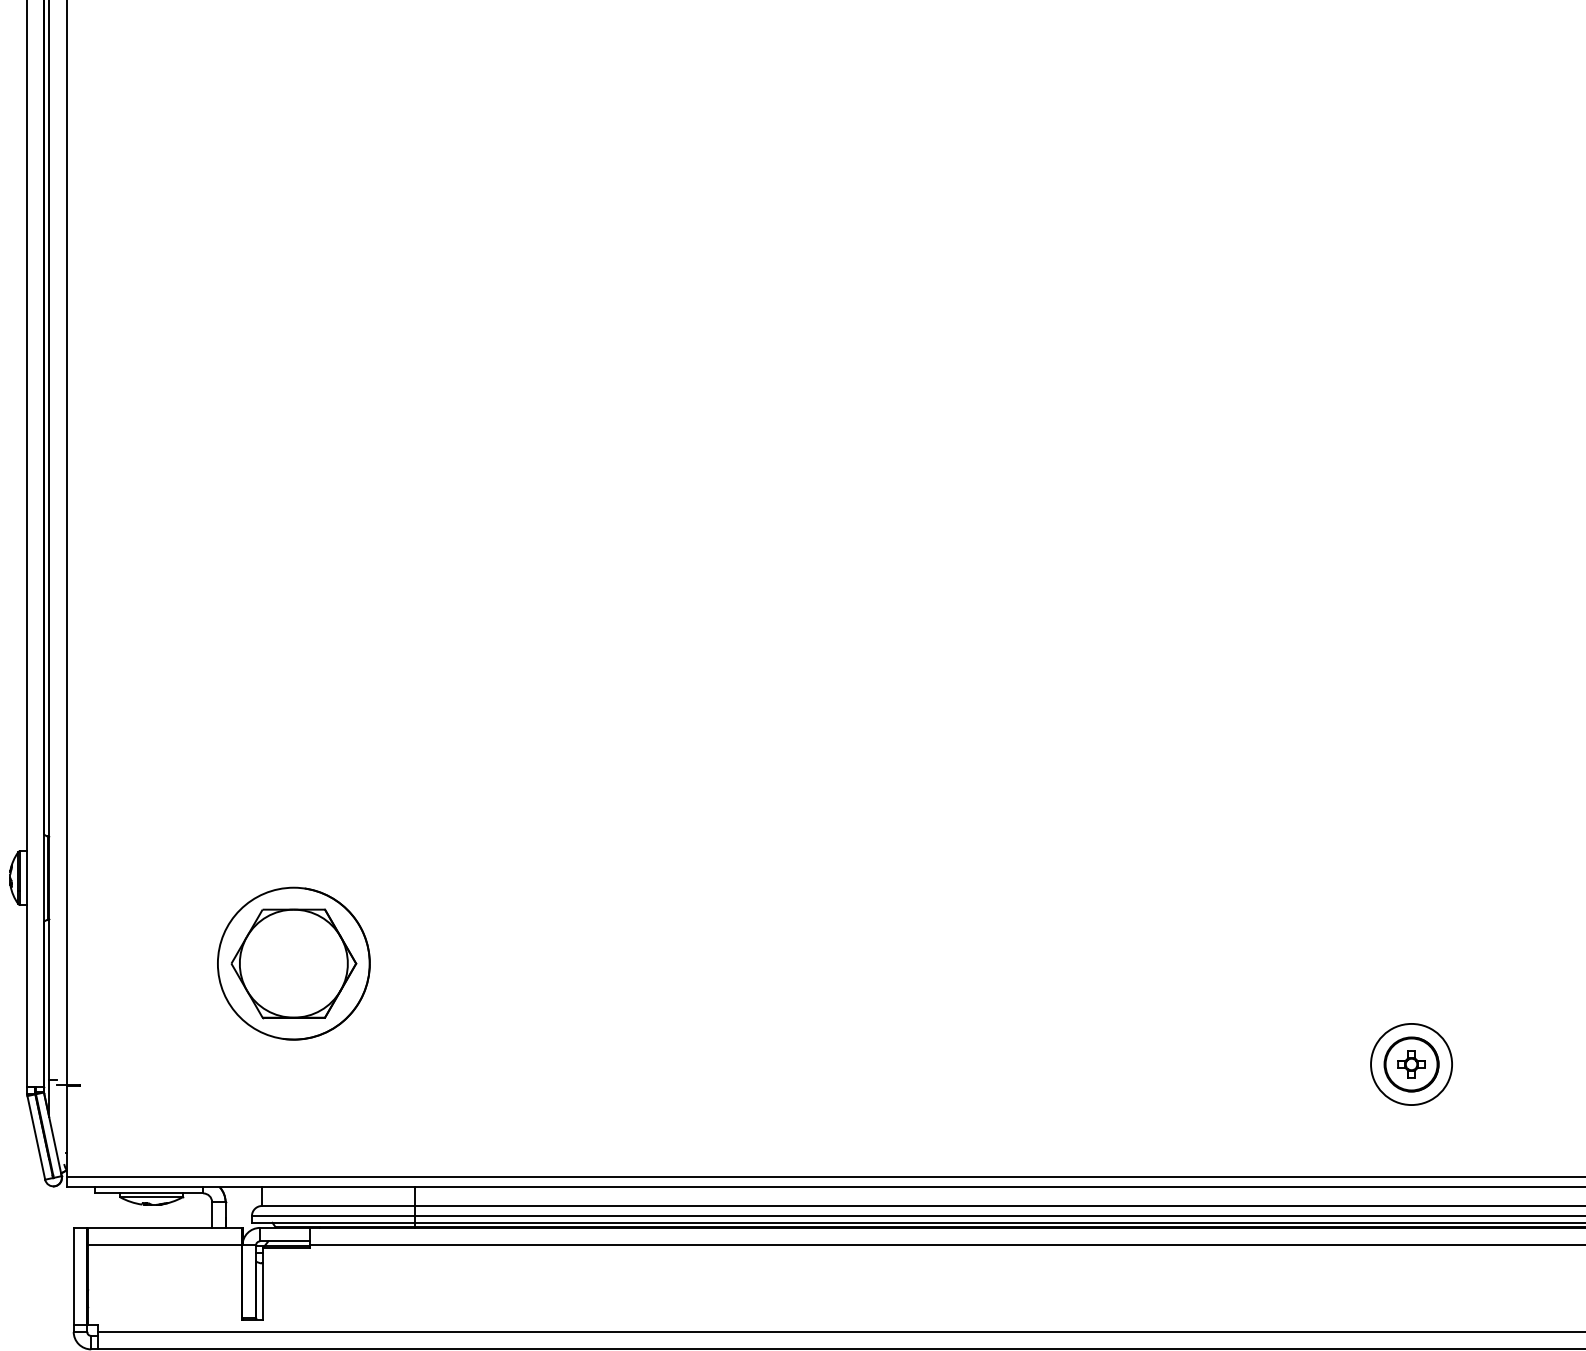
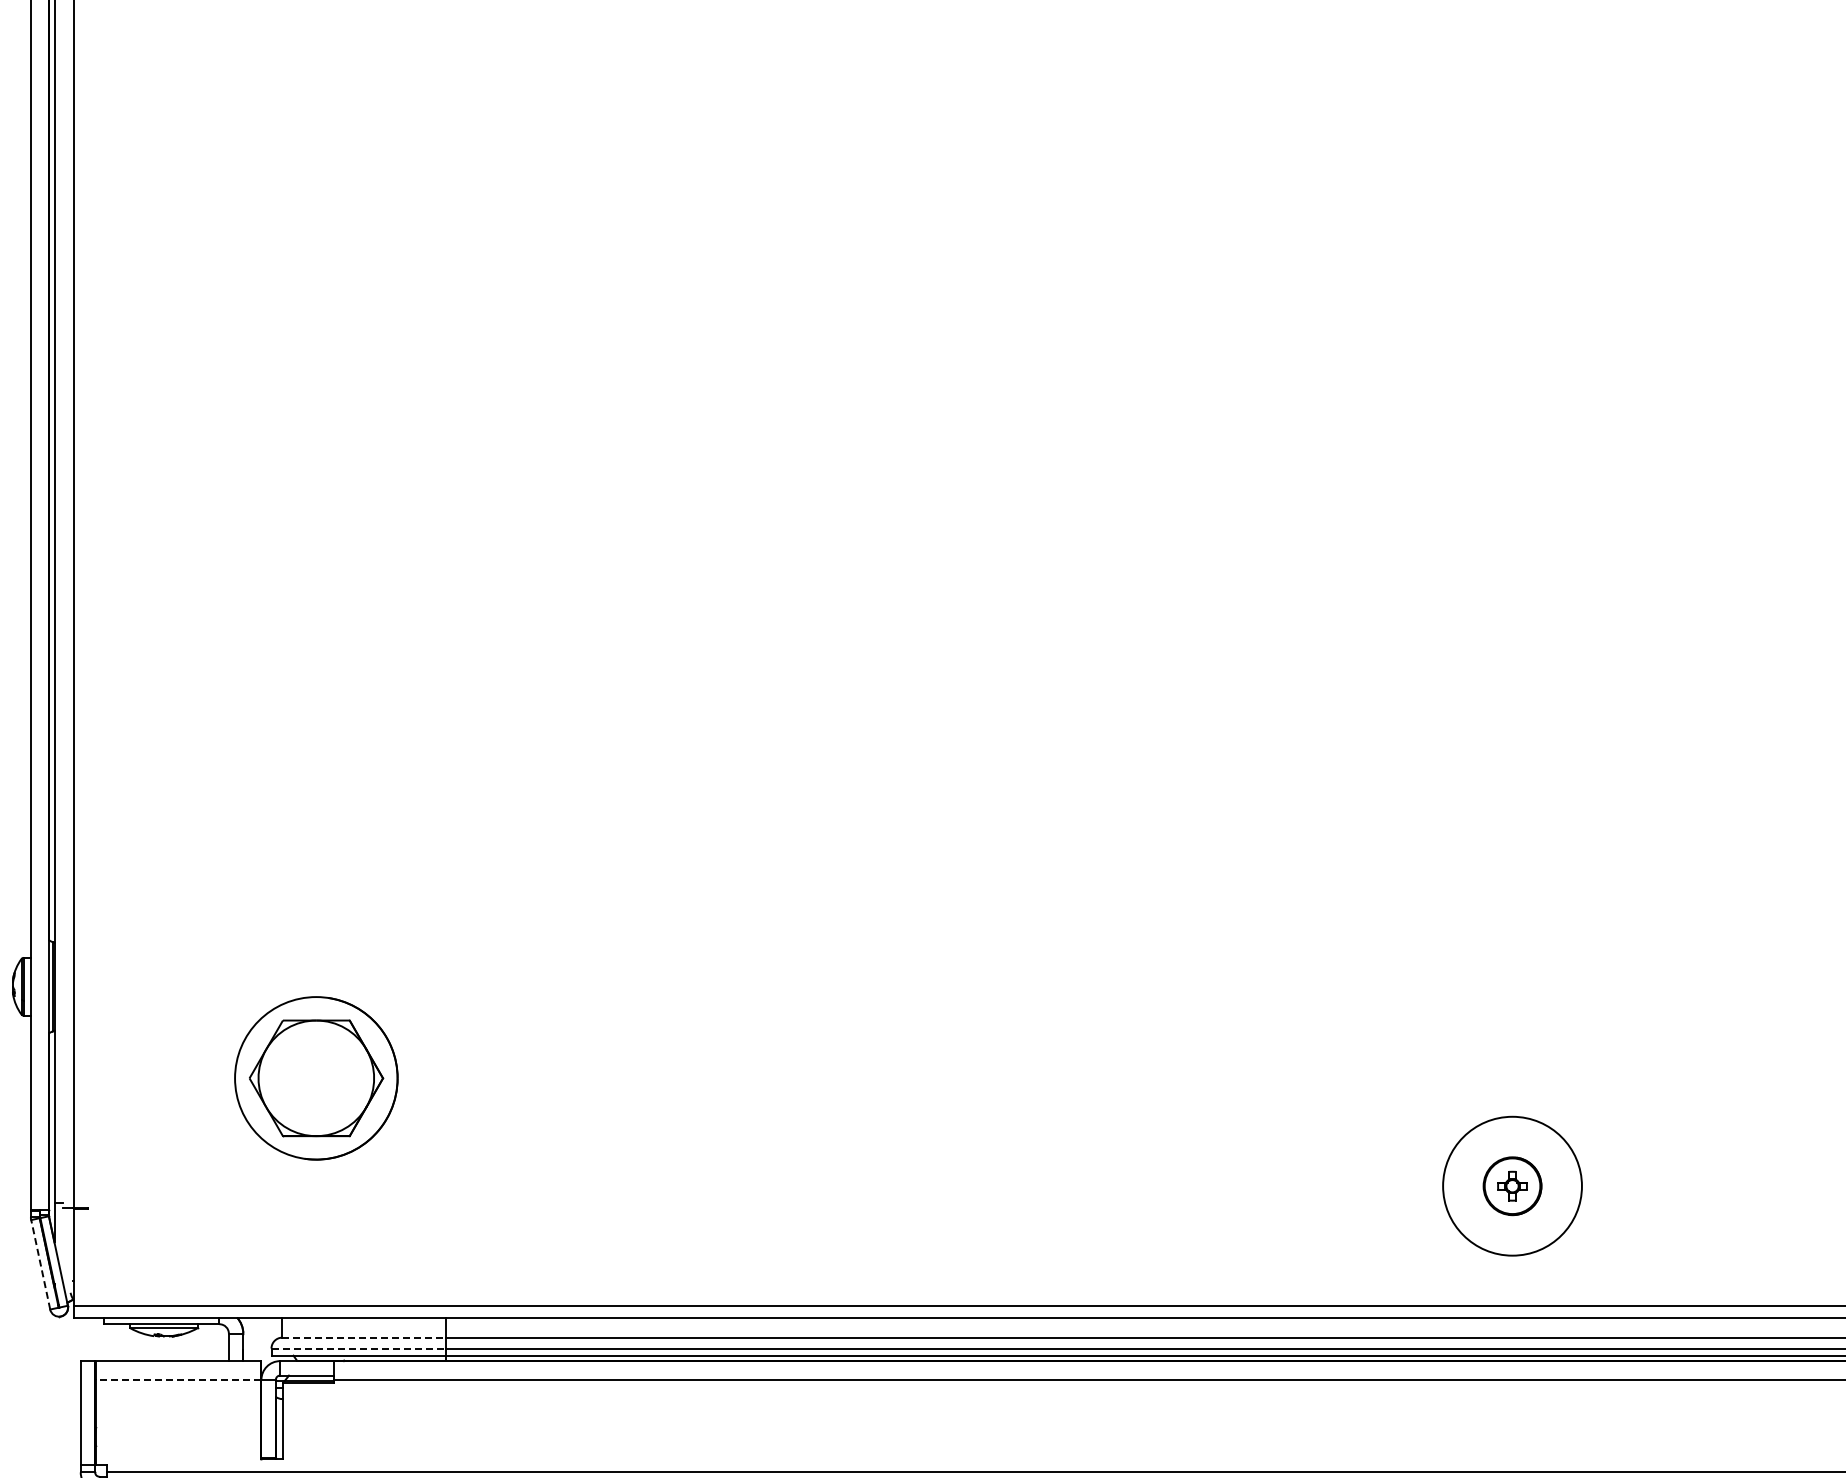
circle: (1411, 1063) -> (1512, 1185), size x1.6
line: (36, 1137) -> (40, 1264), solid -> dashed
line: (338, 1205) -> (364, 1337), solid -> dashed
line: (334, 1216) -> (359, 1348), solid -> dashed
line: (165, 1245) -> (178, 1379), solid -> dashed

